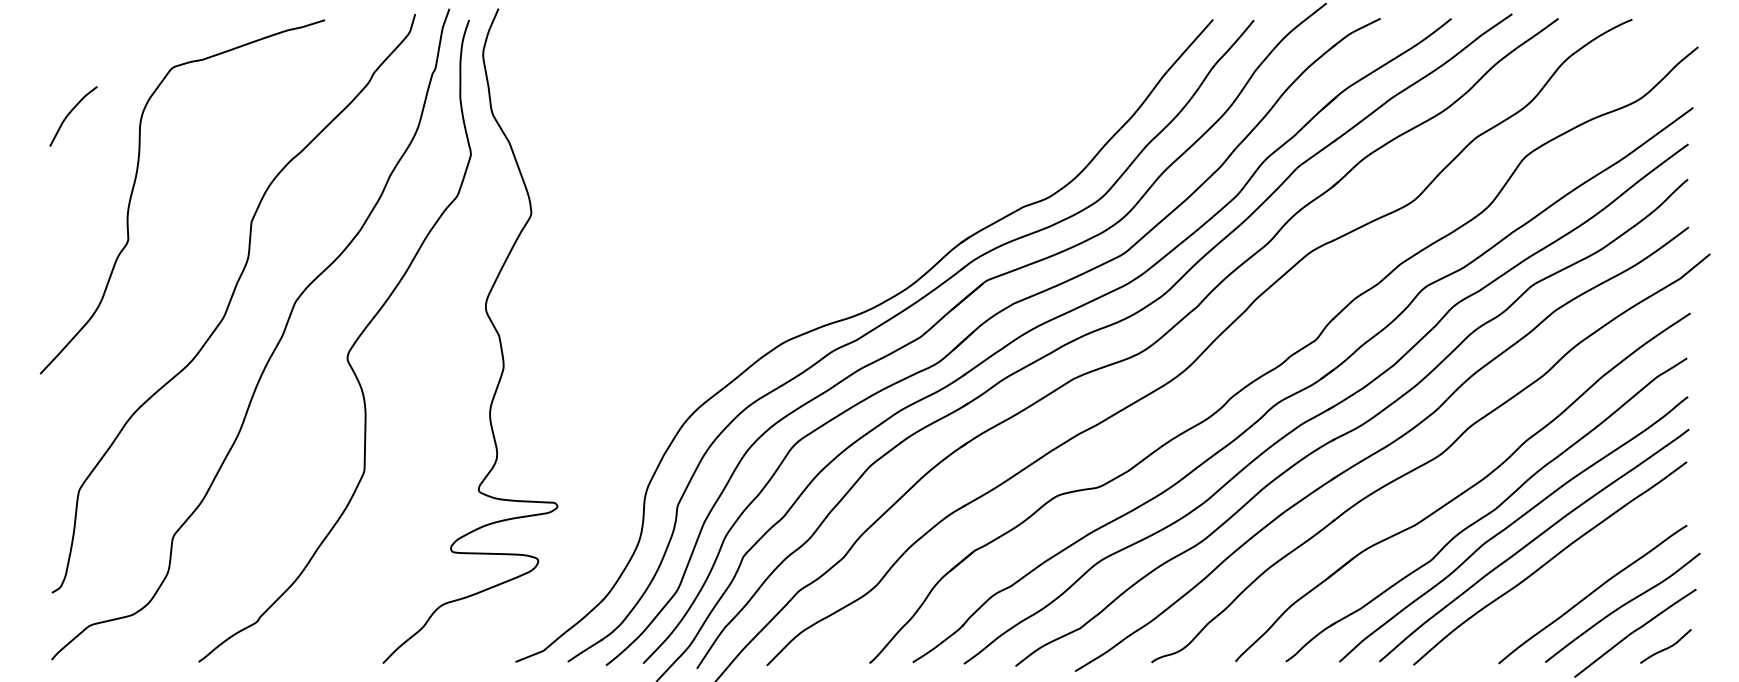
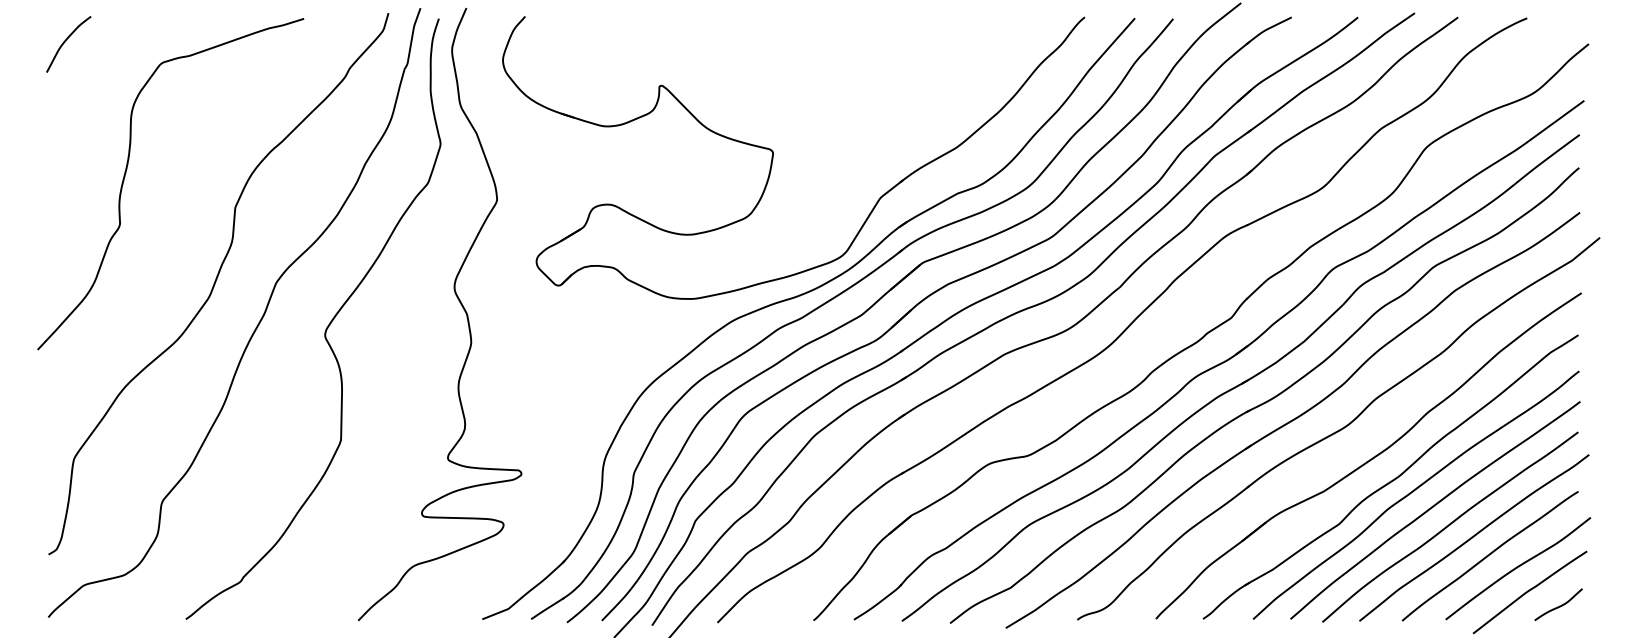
curve: (70, 113) -> (65, 41), moved
part: (827, 165) -> (774, 154), added
curve: (1575, 574) -> (1474, 537), added

